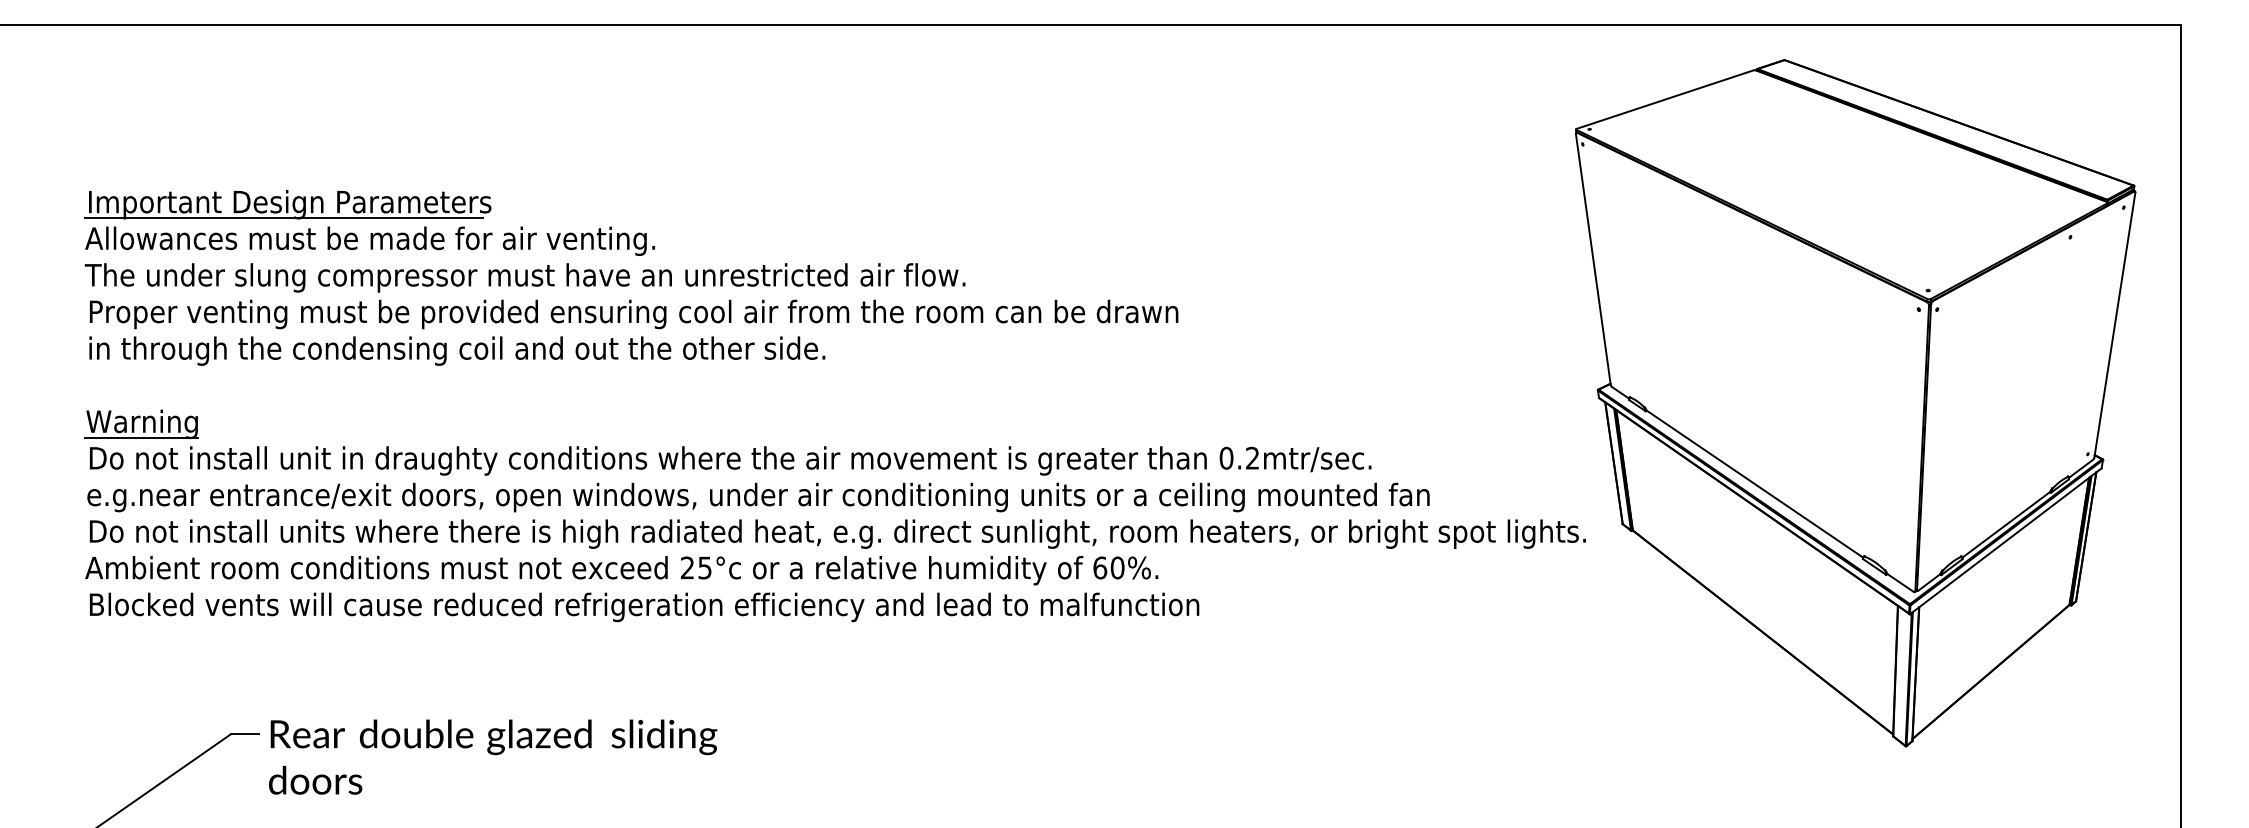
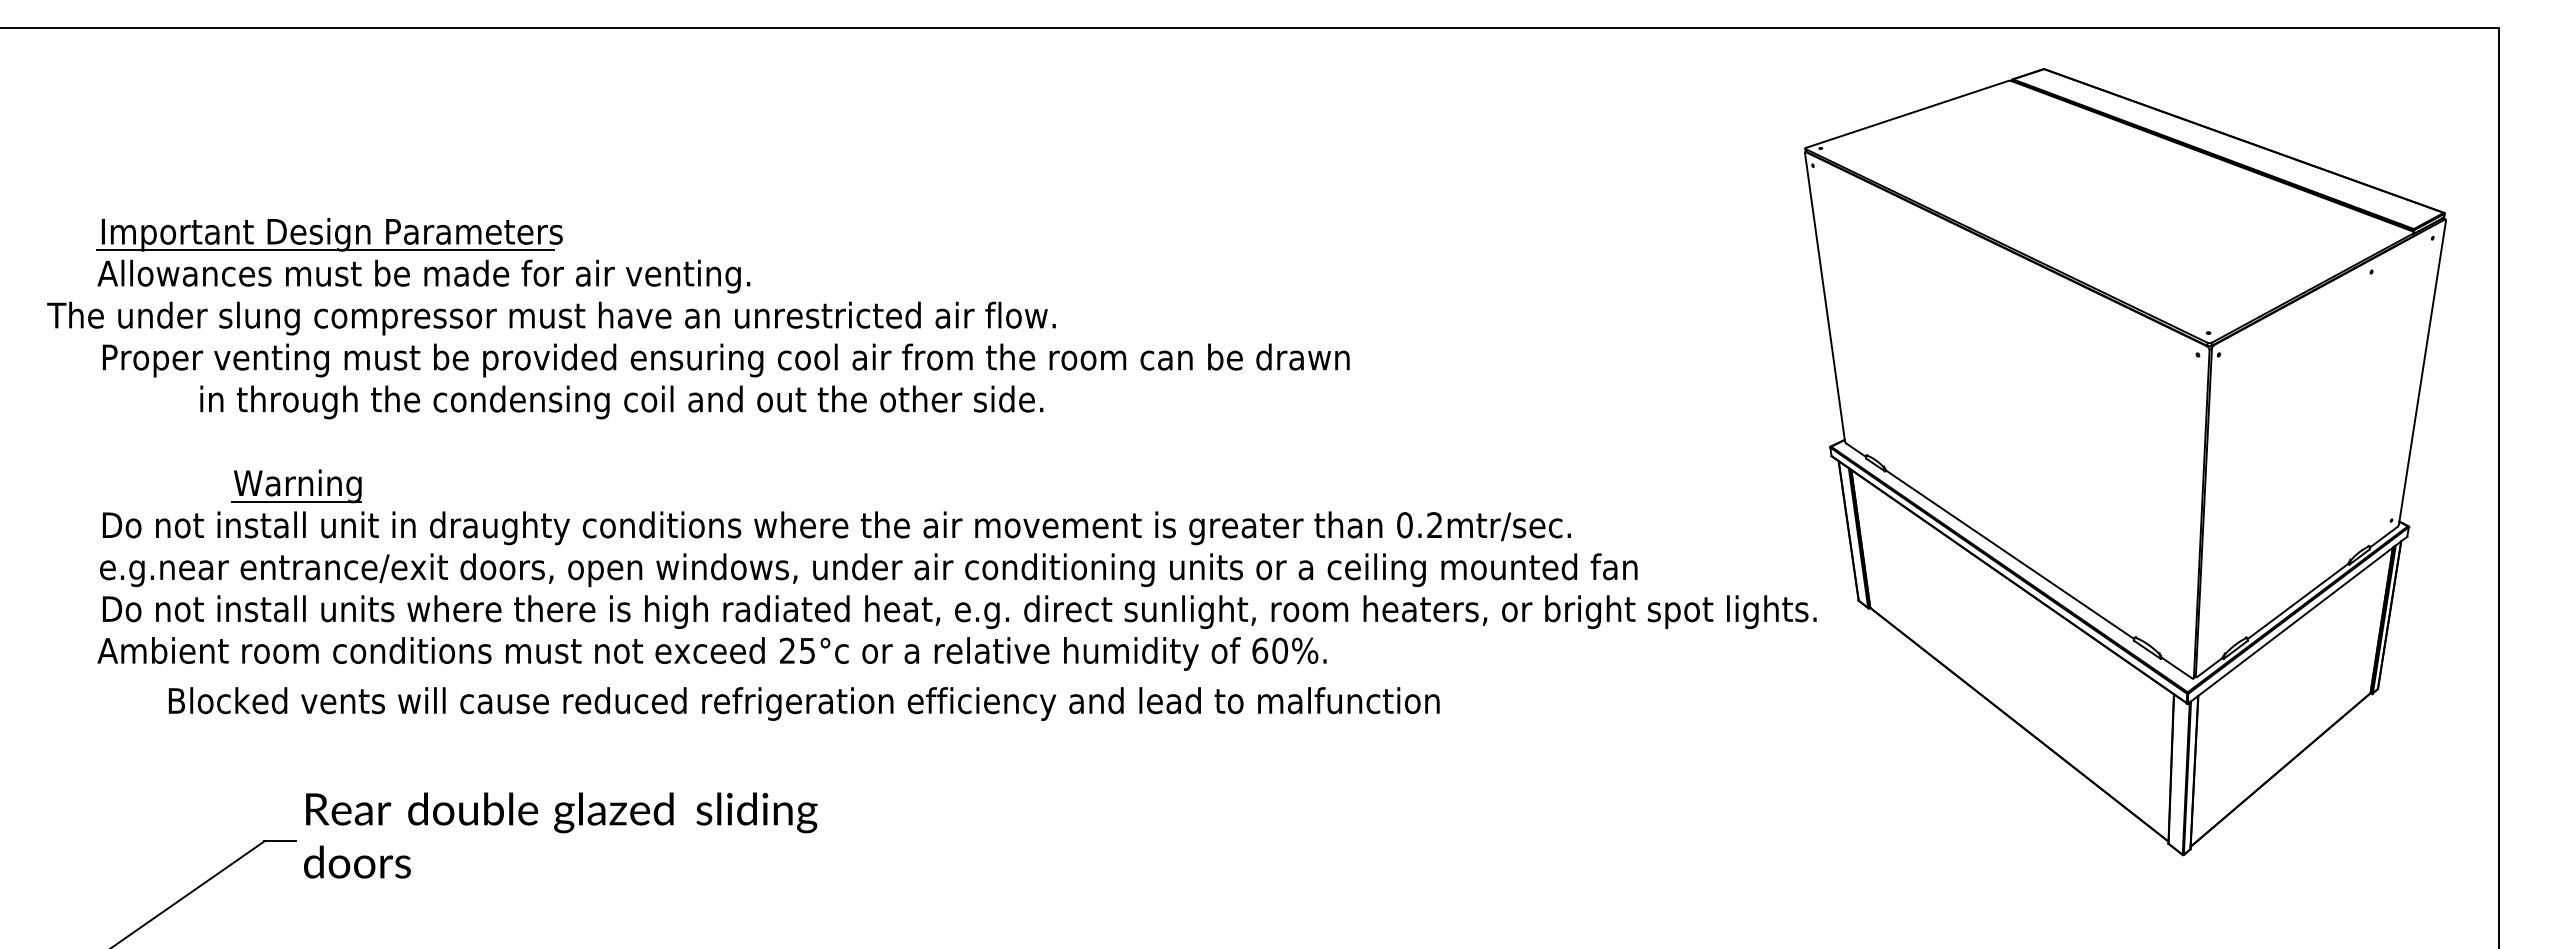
text: (525, 277) -> (551, 318), moved
text: (457, 351) -> (621, 402), moved
part: (141, 424) -> (296, 486), moved
text: (644, 606) -> (804, 703), moved
text: (492, 757) -> (560, 835), moved

